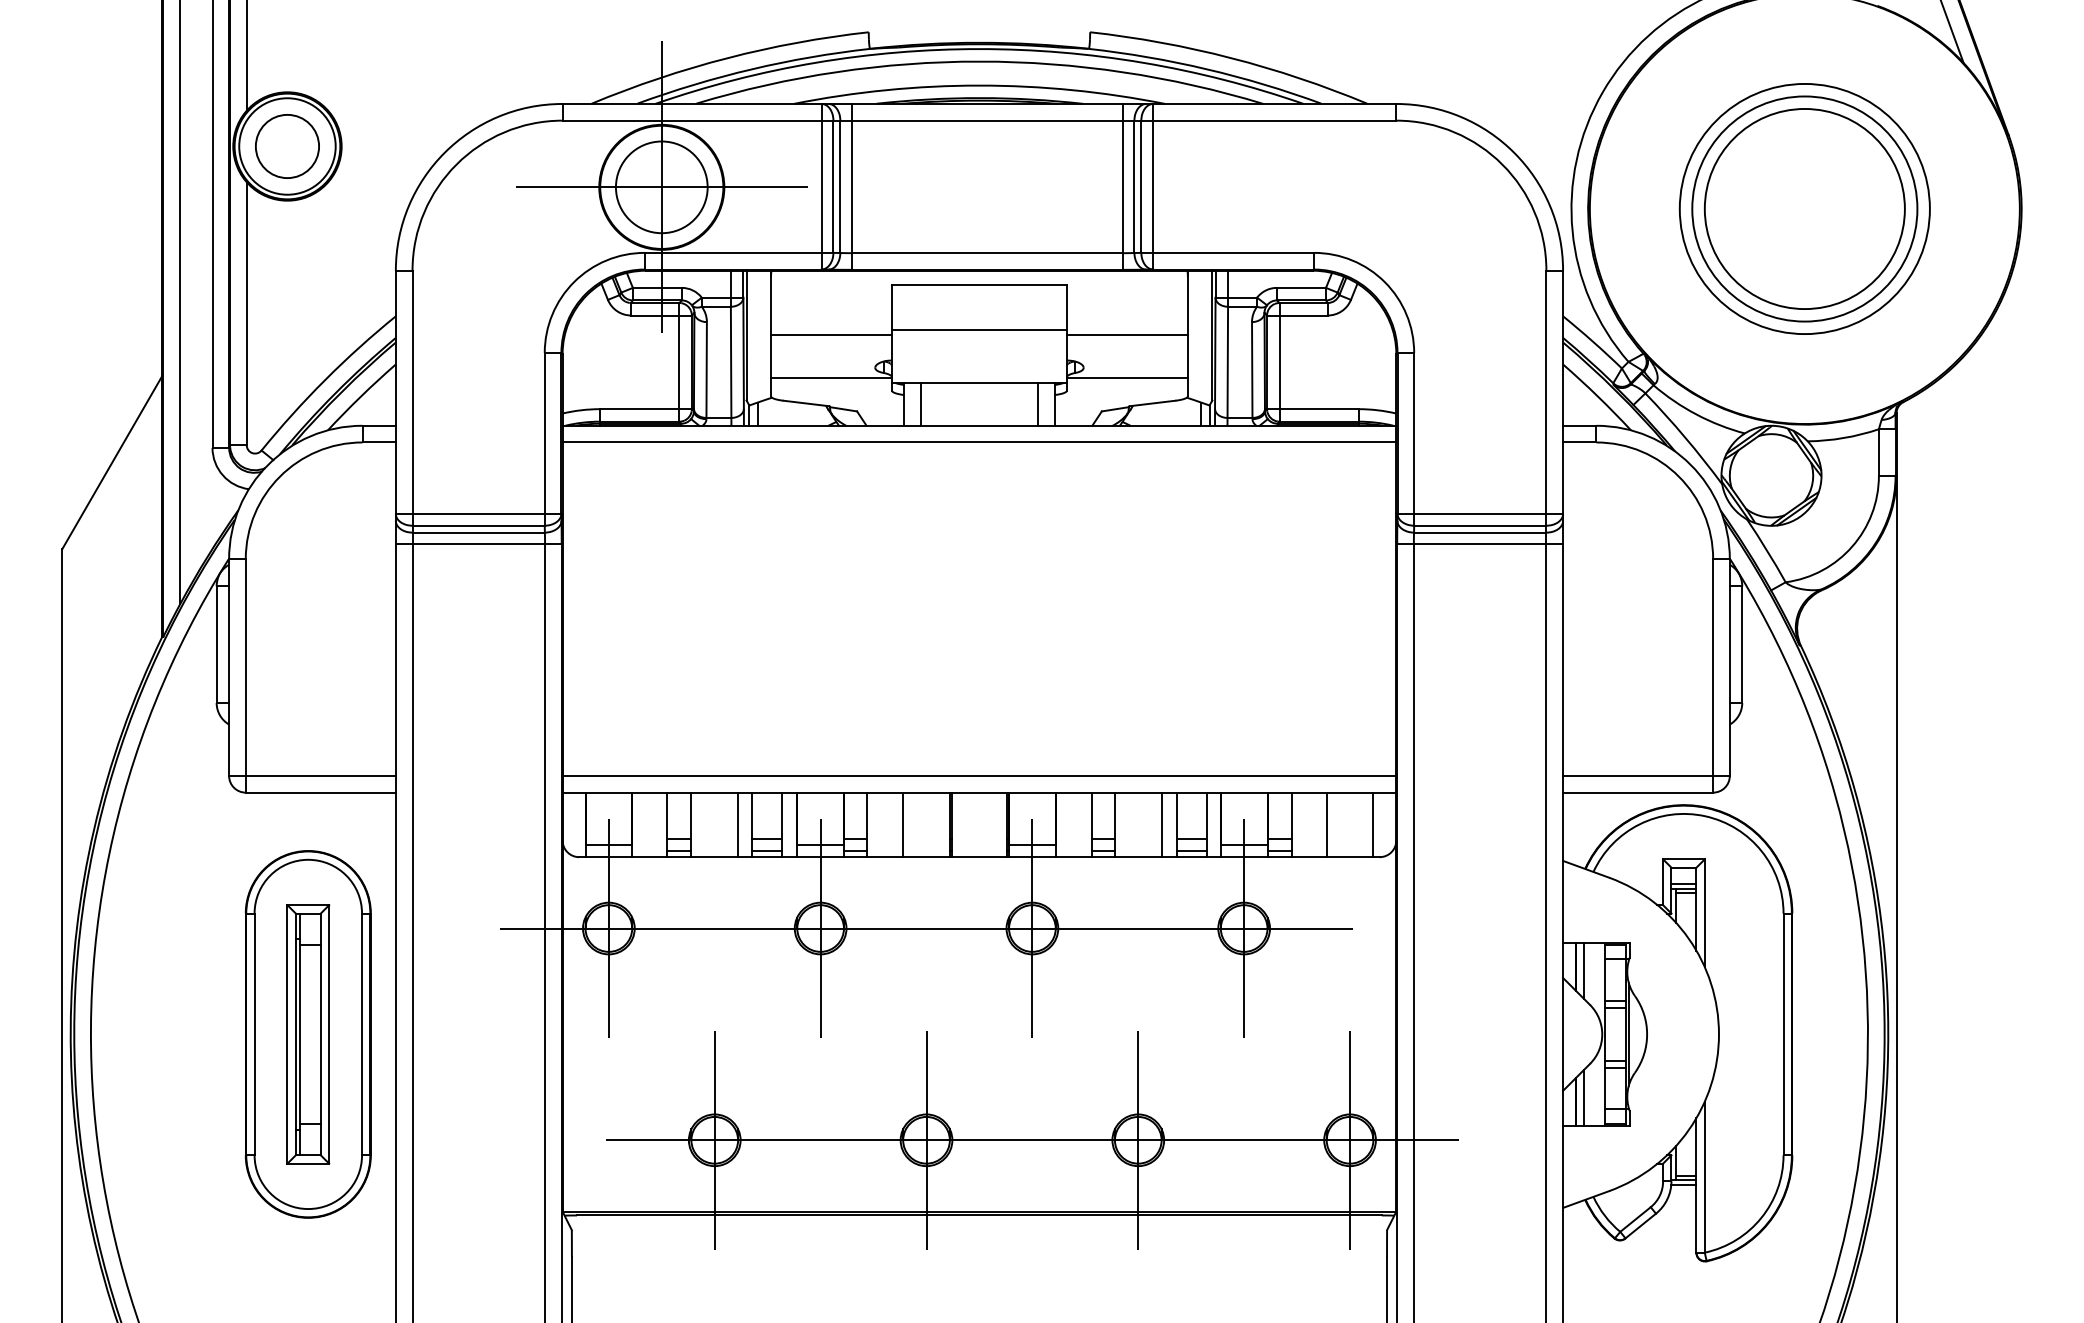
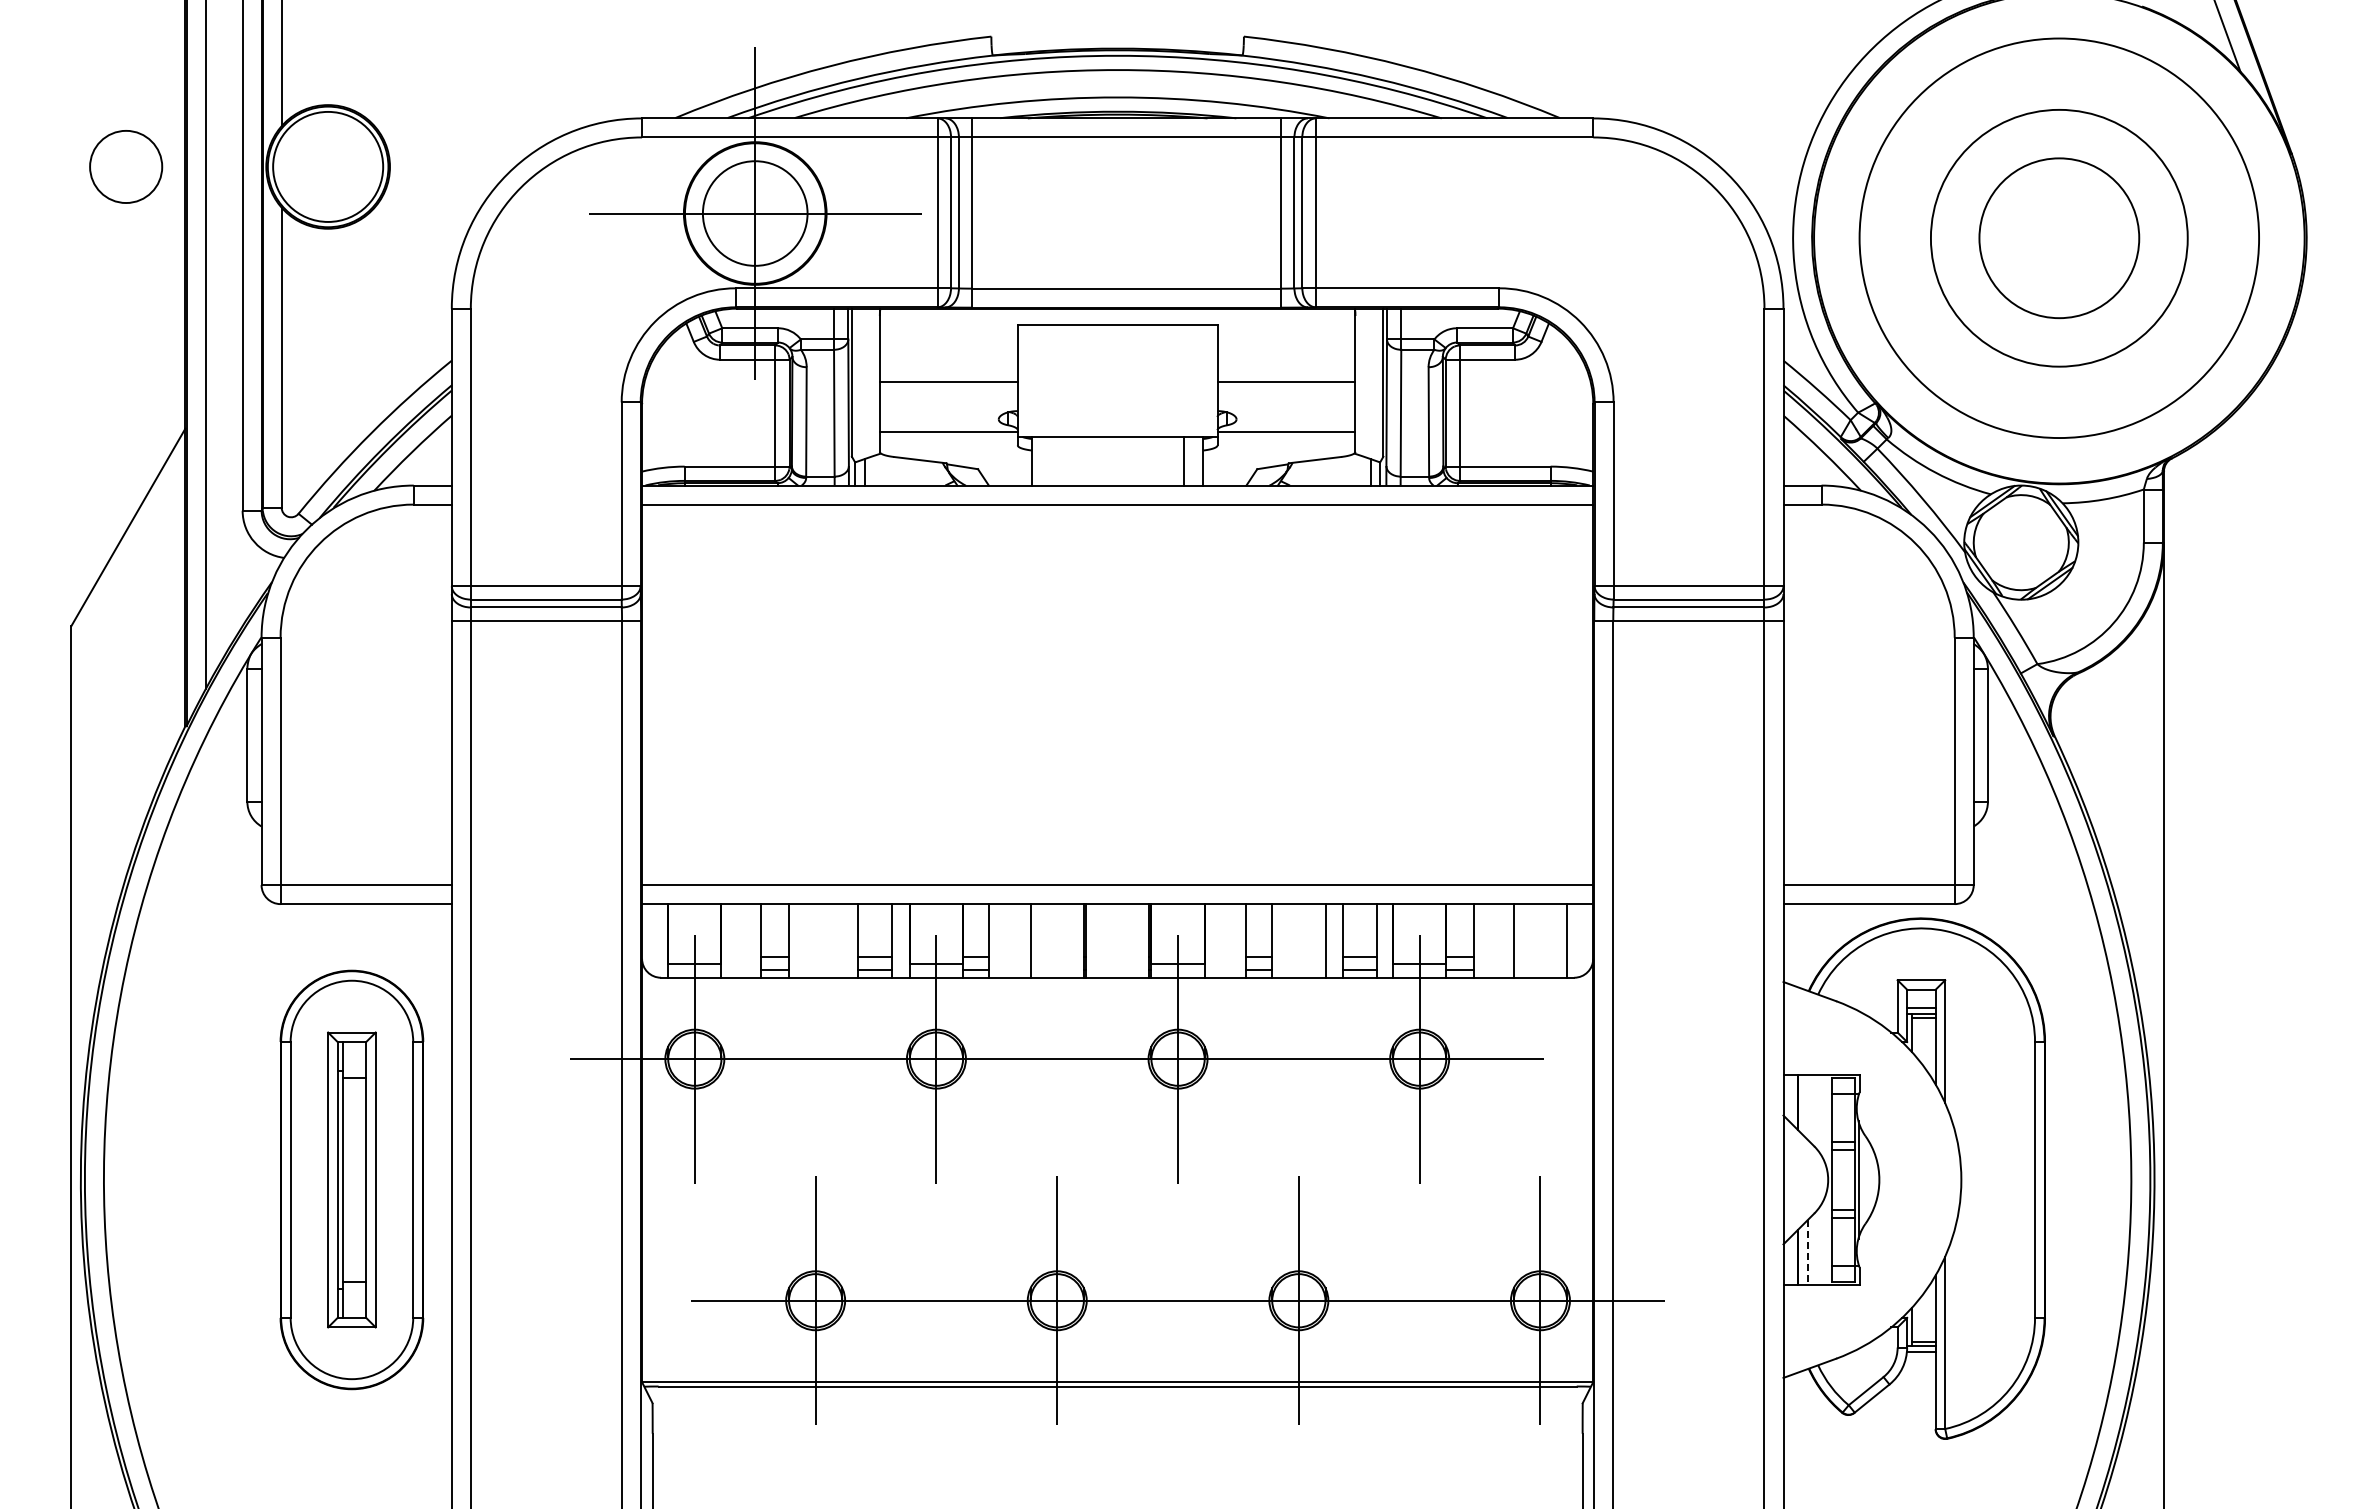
circle: (287, 146) -> (126, 166), moved
circle: (1804, 208) -> (2059, 237), size x1.4
circle: (1804, 209) -> (2059, 238), size x0.7
line: (979, 330) -> (1117, 376), removed
line: (921, 403) -> (1051, 460), removed
line: (738, 824) -> (842, 940), removed
line: (1584, 970) -> (1807, 1107), removed
line: (1584, 1097) -> (1807, 1252), solid -> dashed

